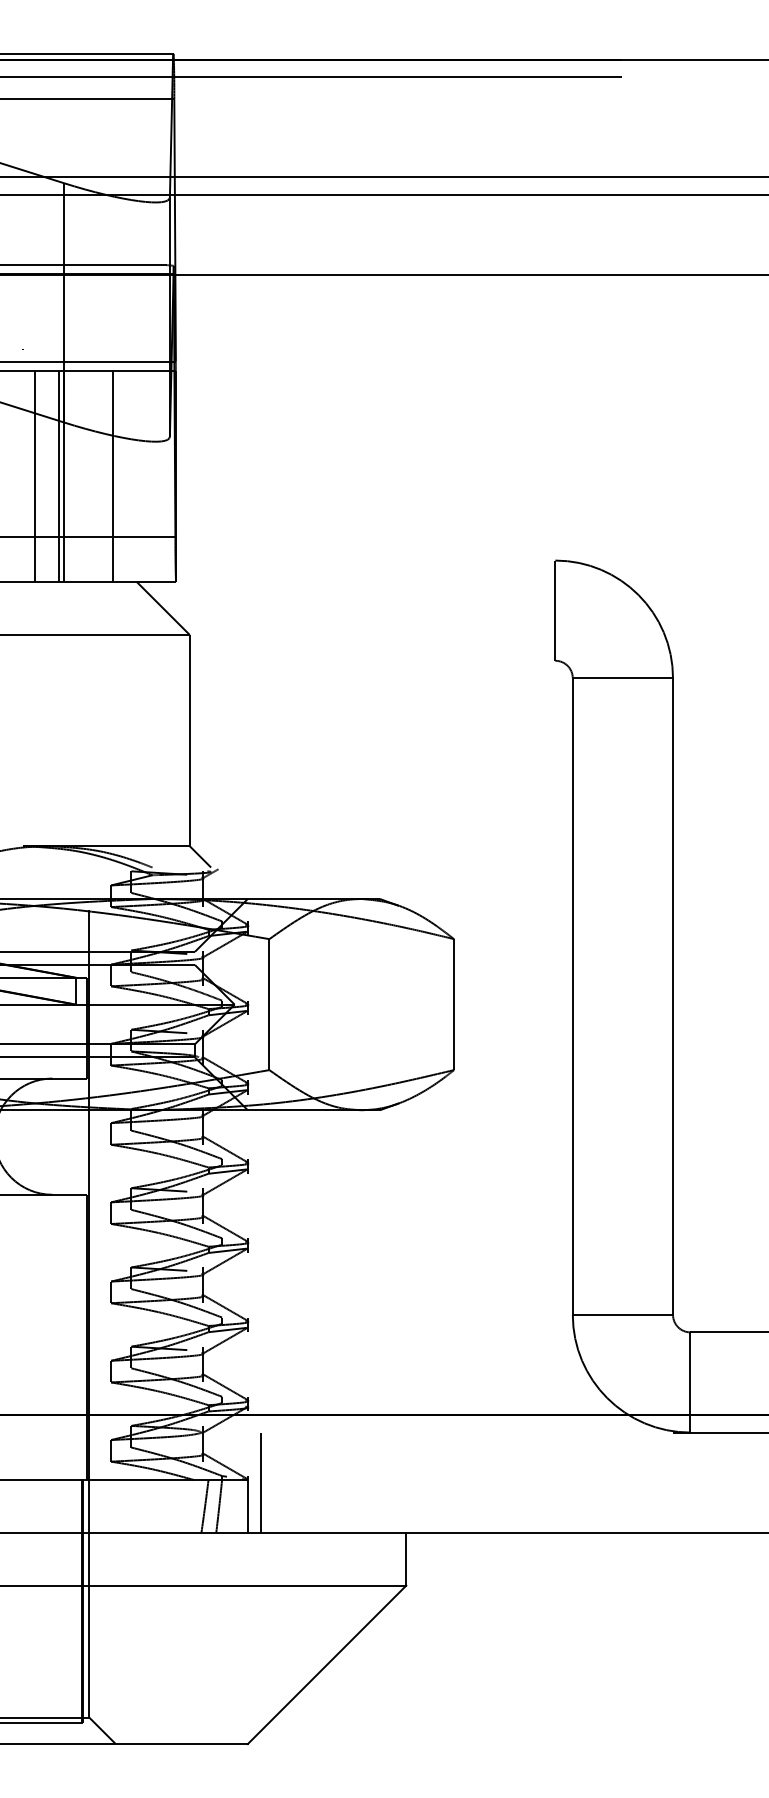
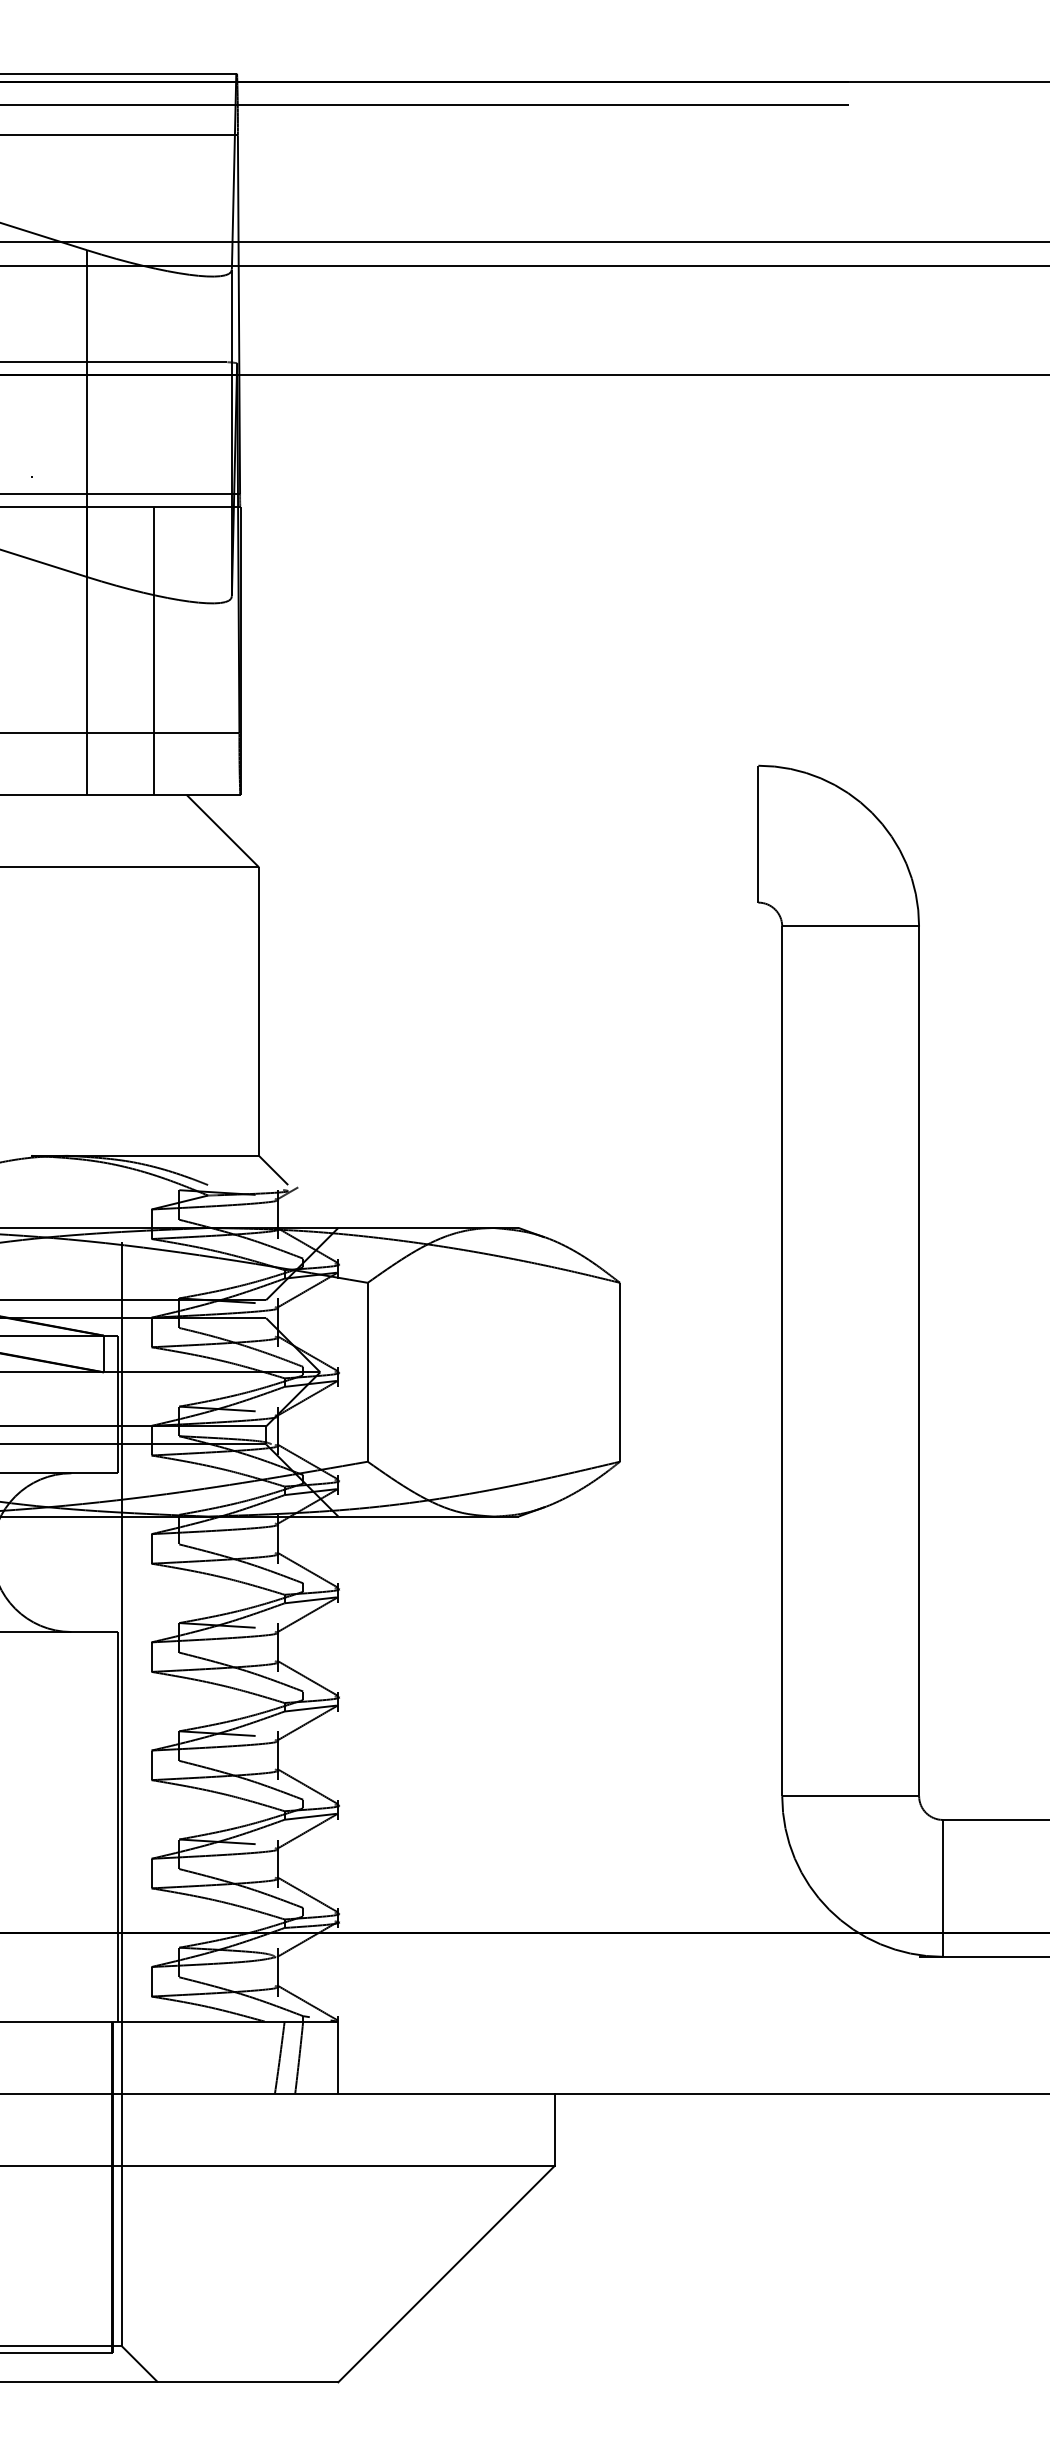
line: (34, 476) -> (47, 650), removed
line: (59, 476) -> (80, 650), removed
line: (260, 1482) -> (355, 2024), removed

